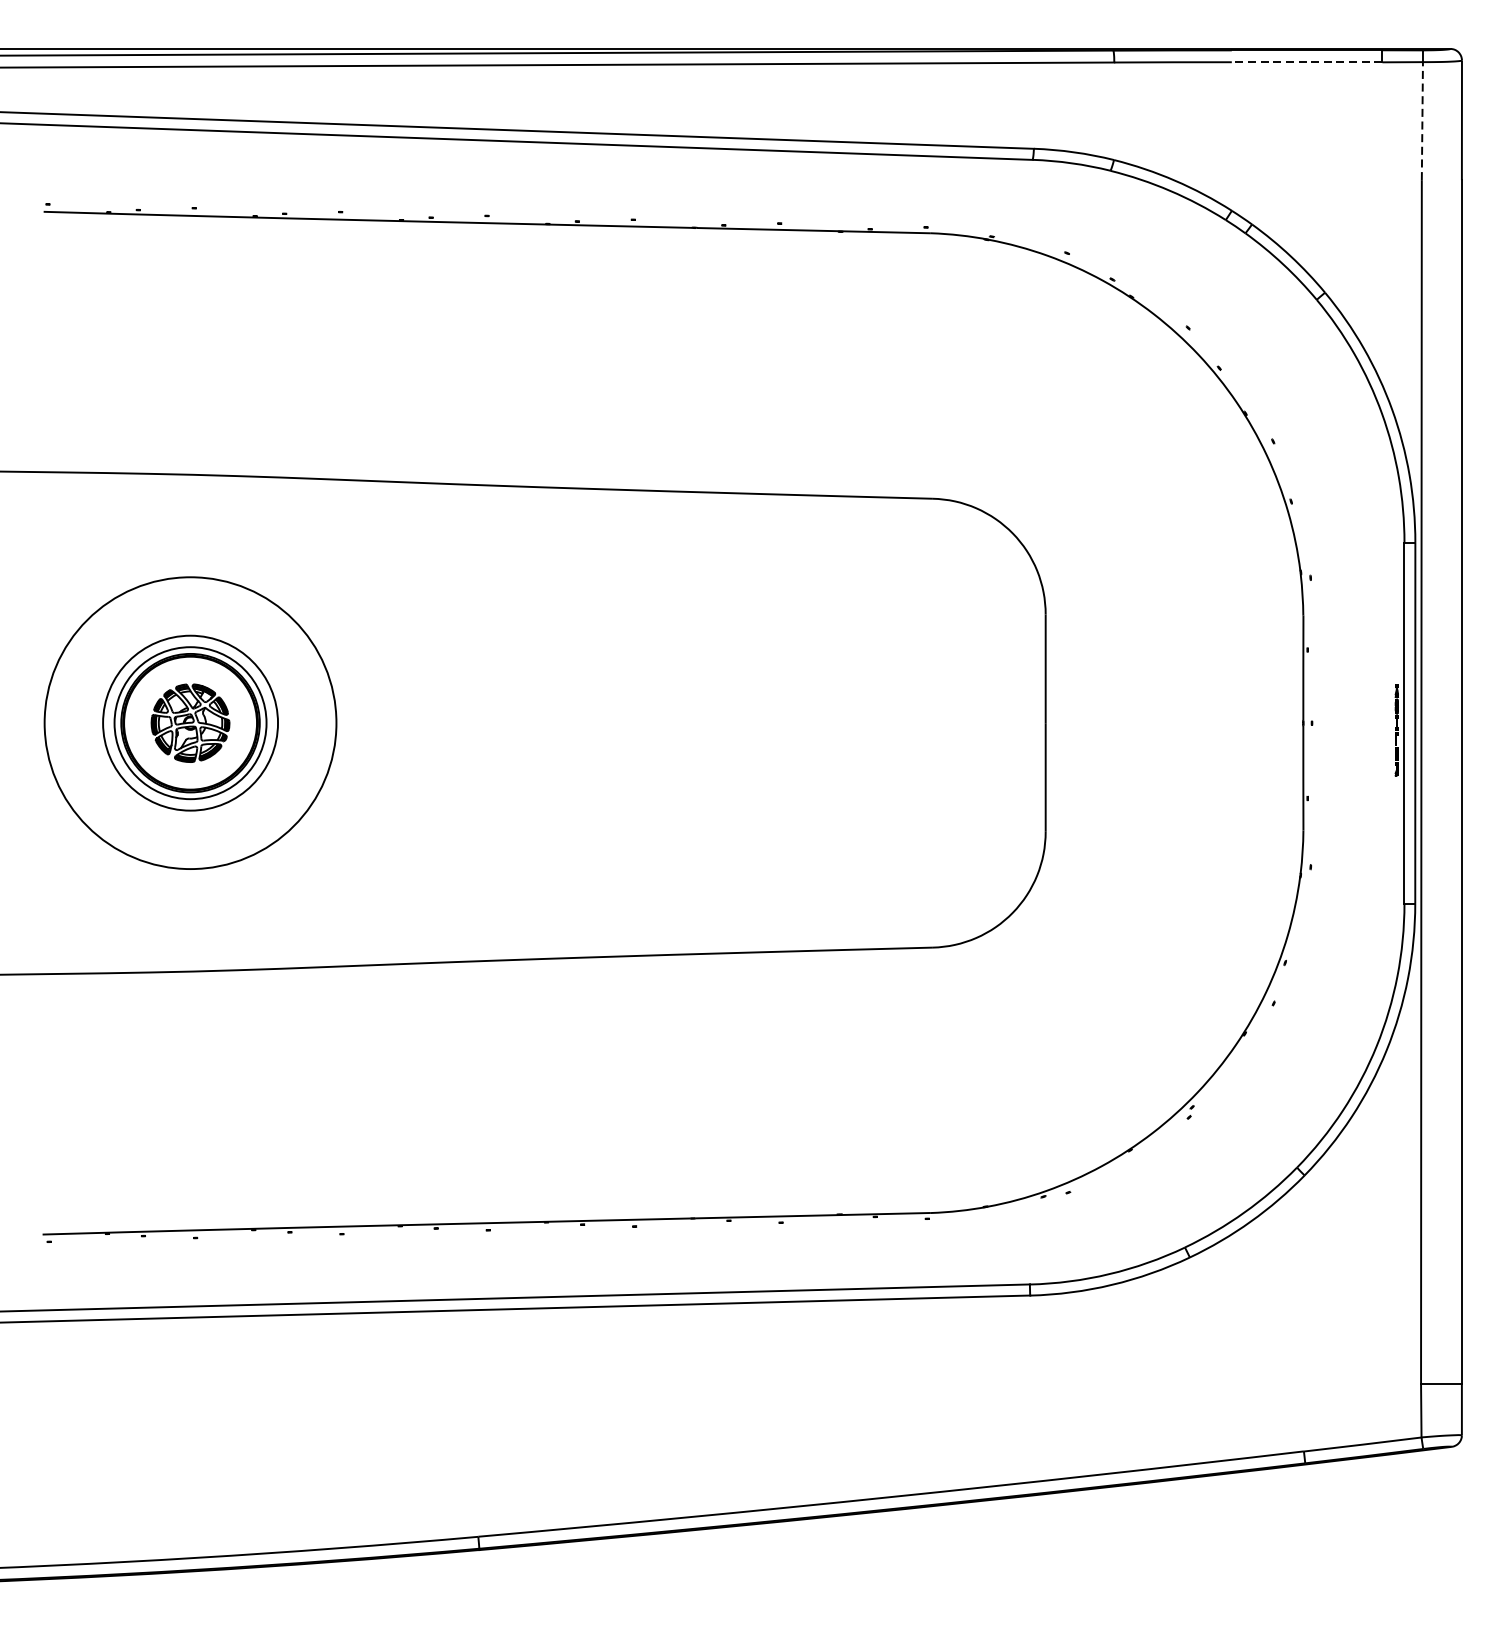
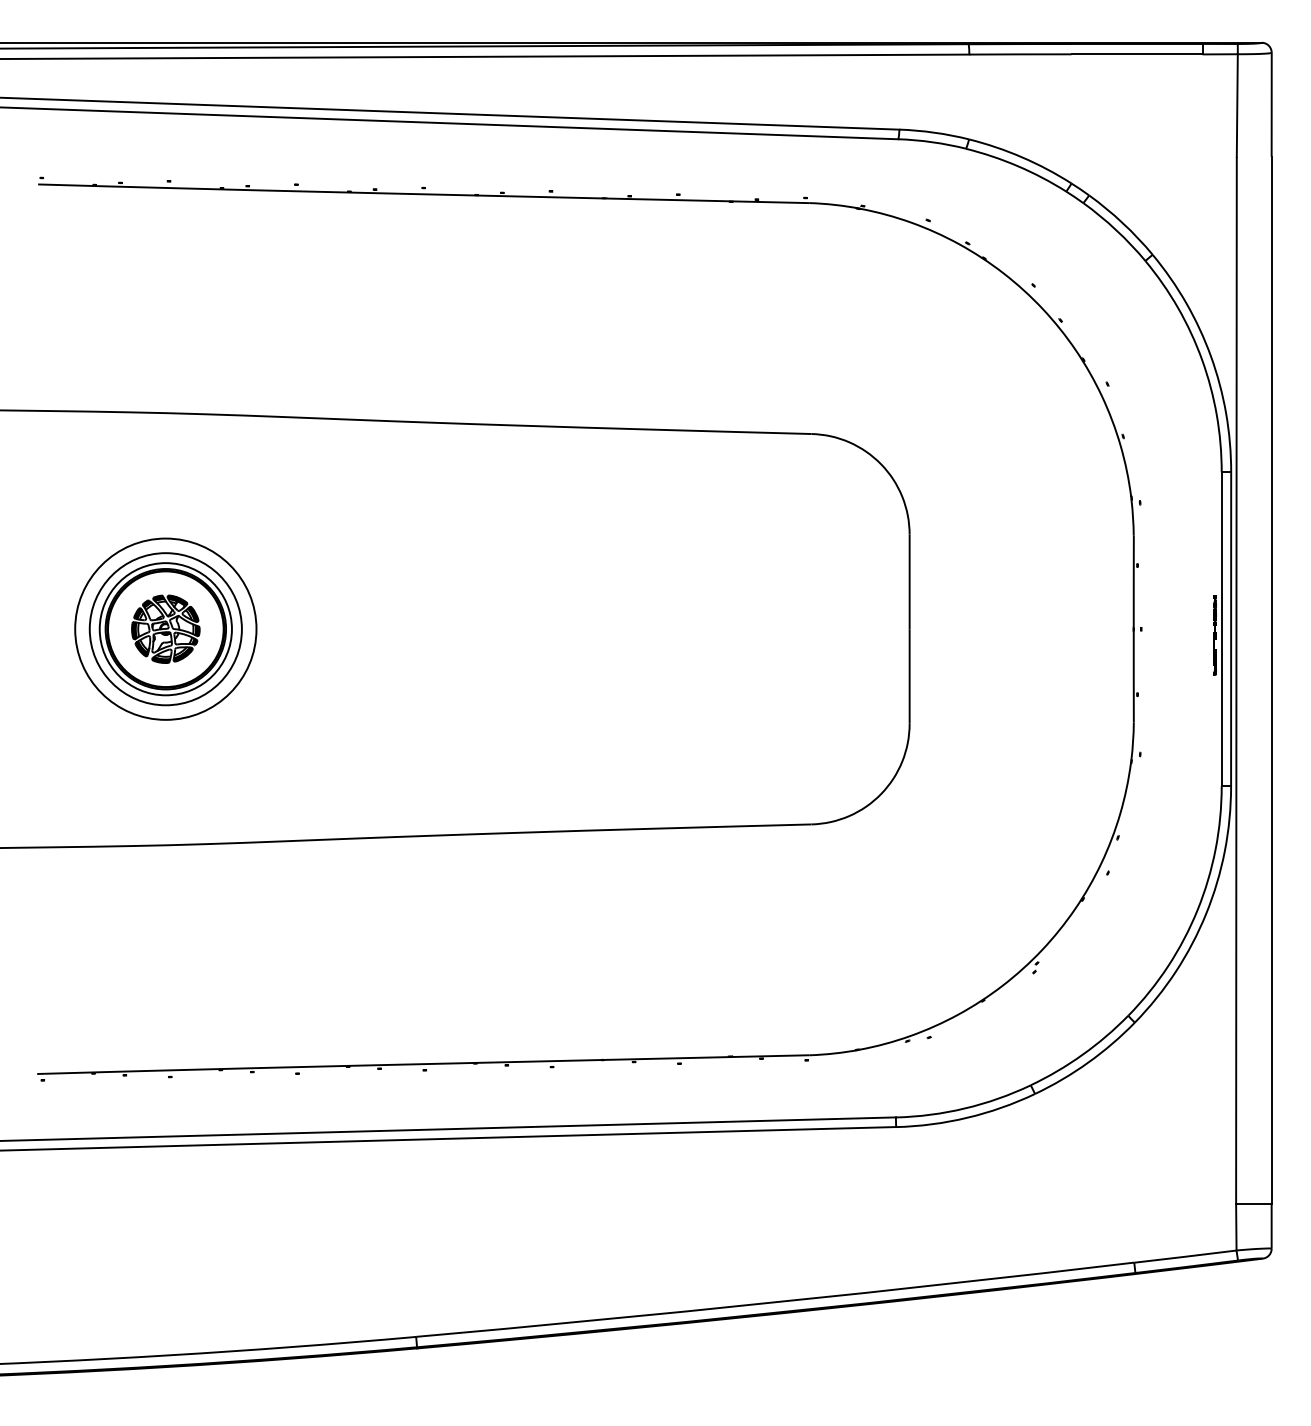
line: (1306, 62) -> (1136, 54), dashed -> solid
line: (1422, 121) -> (1237, 105), dashed -> solid
circle: (190, 722) -> (165, 628), size x0.71

